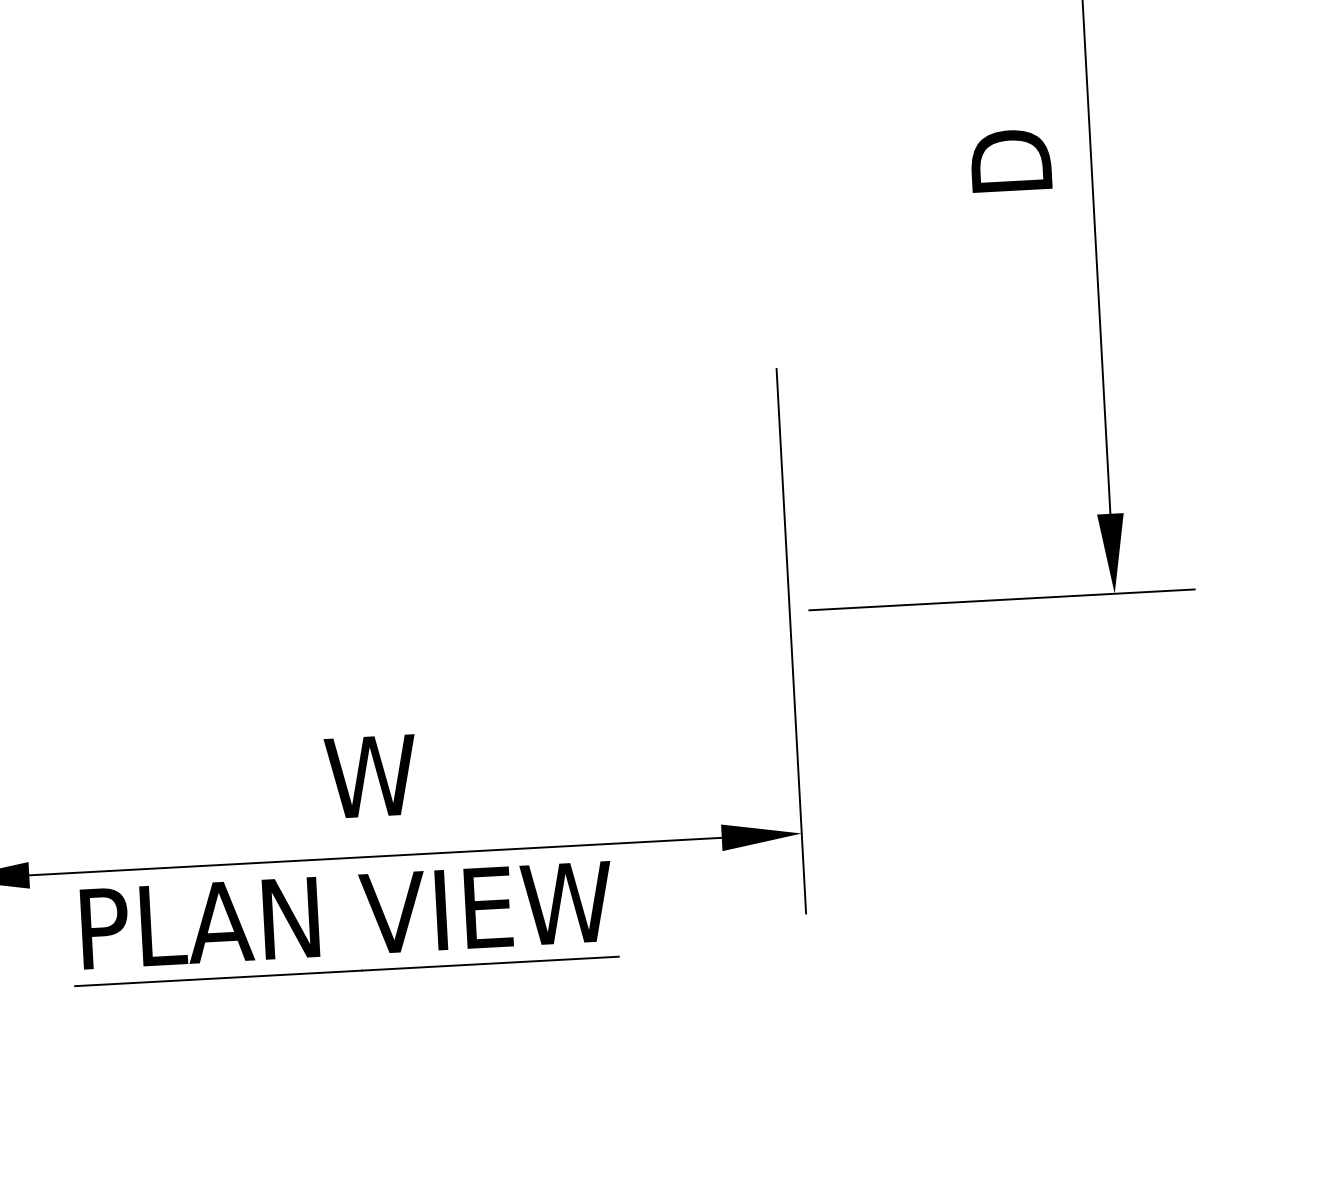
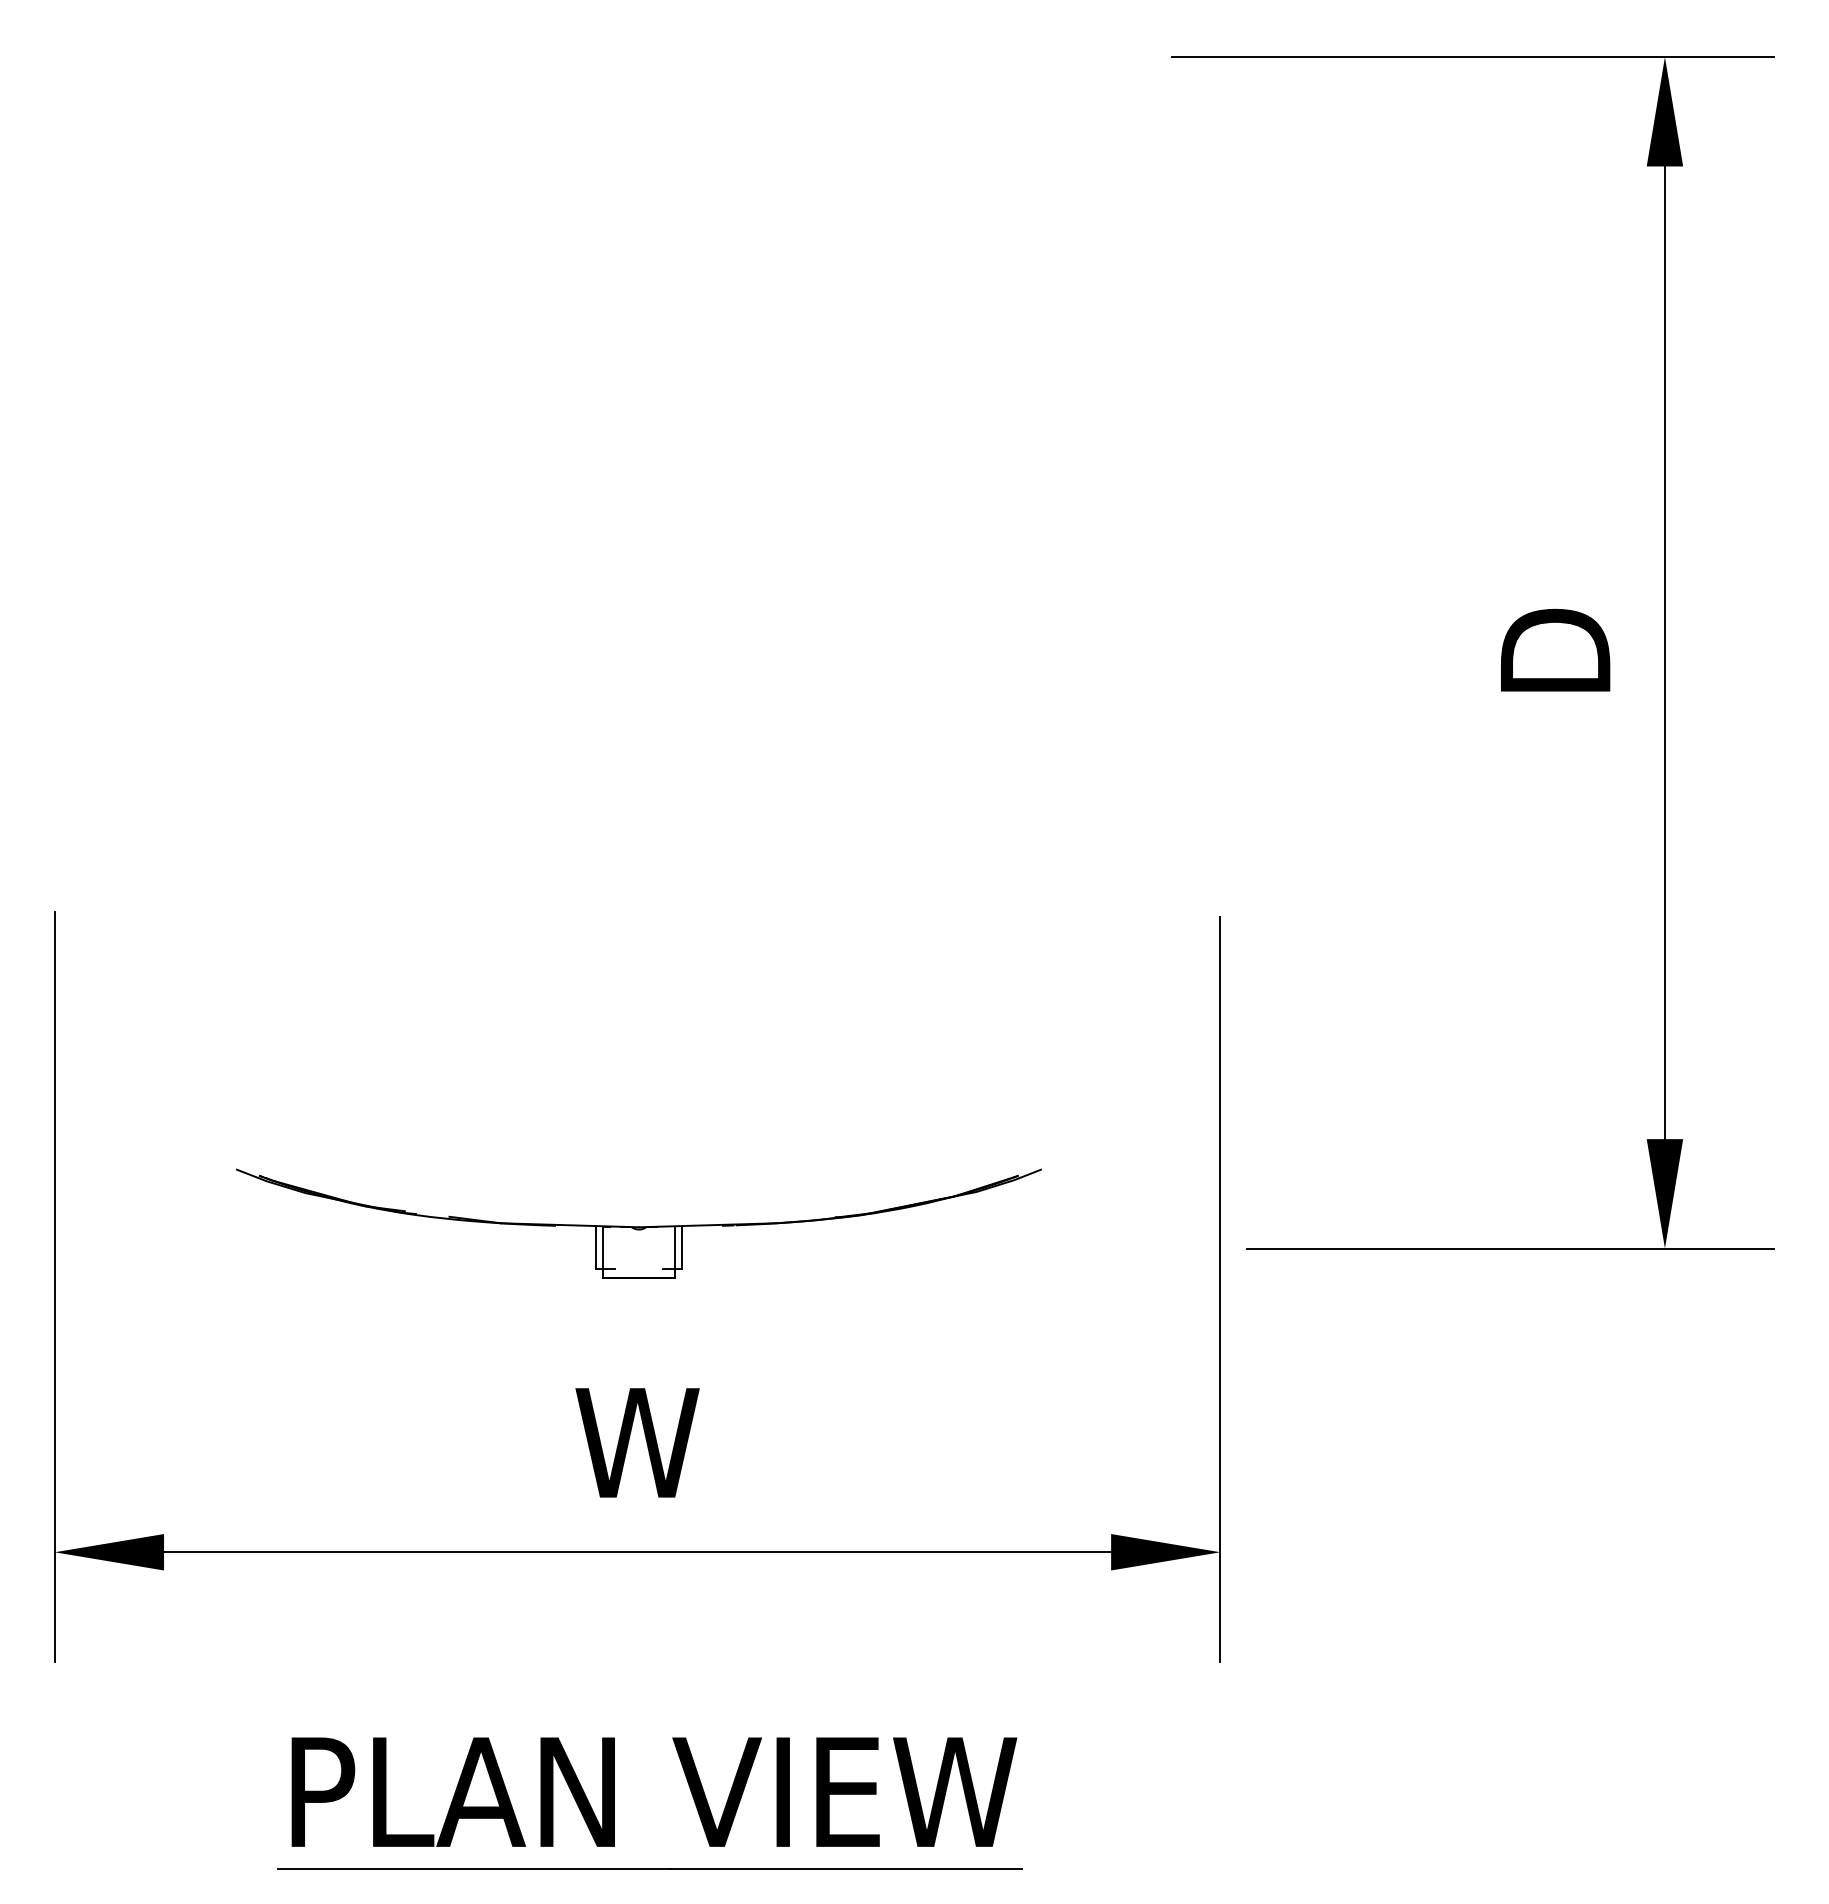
part: (363, 616) -> (638, 1223), added
part: (318, 925) -> (614, 1803), moved

